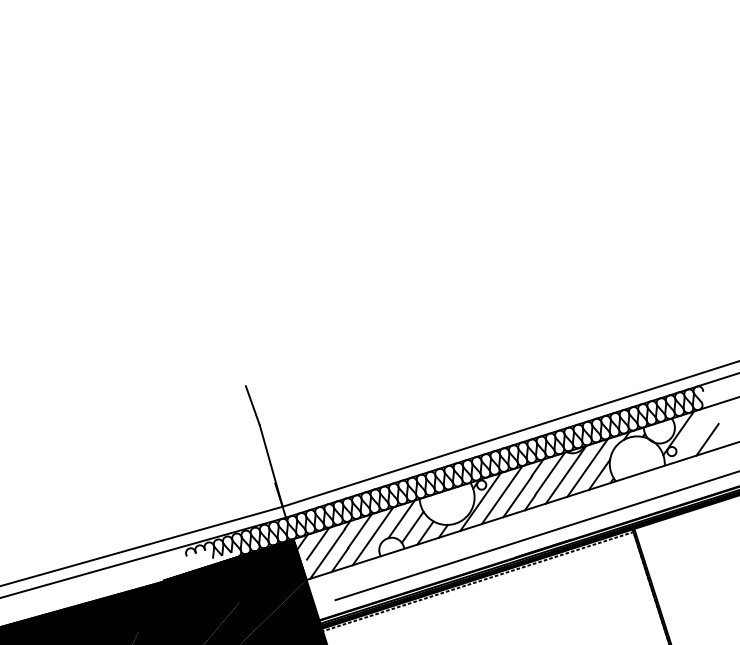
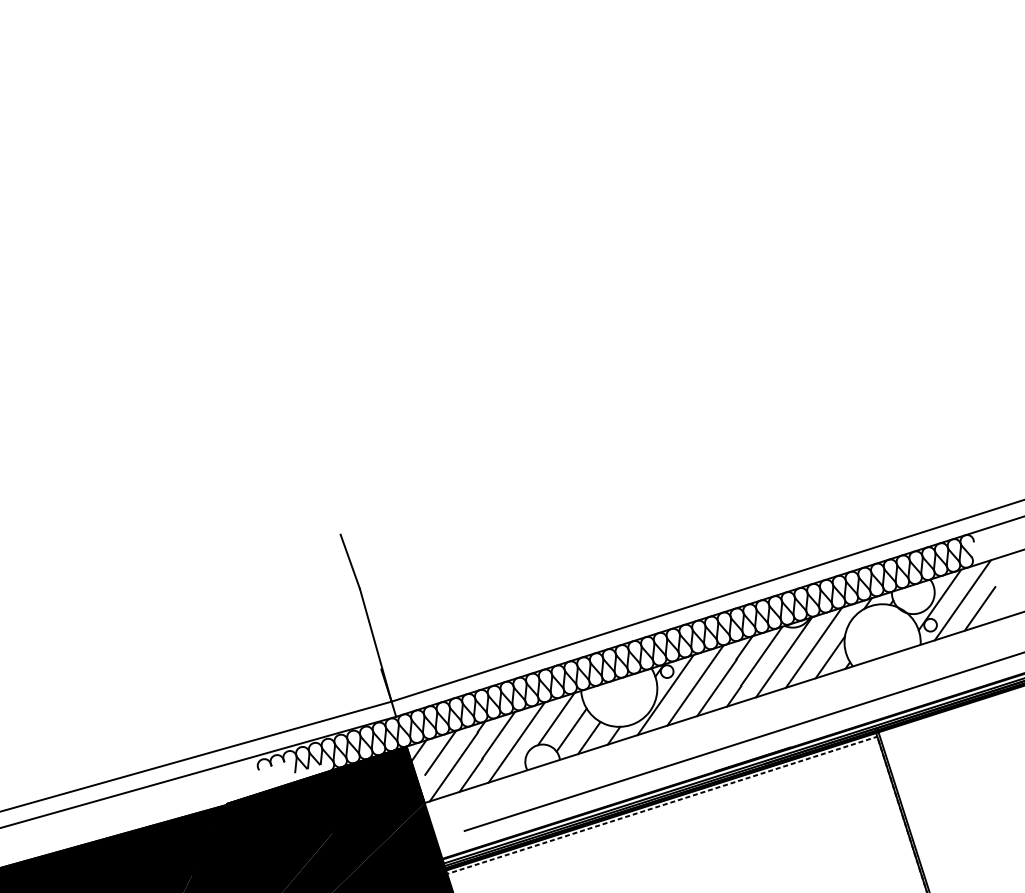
line: (695, 433) -> (963, 600), added

